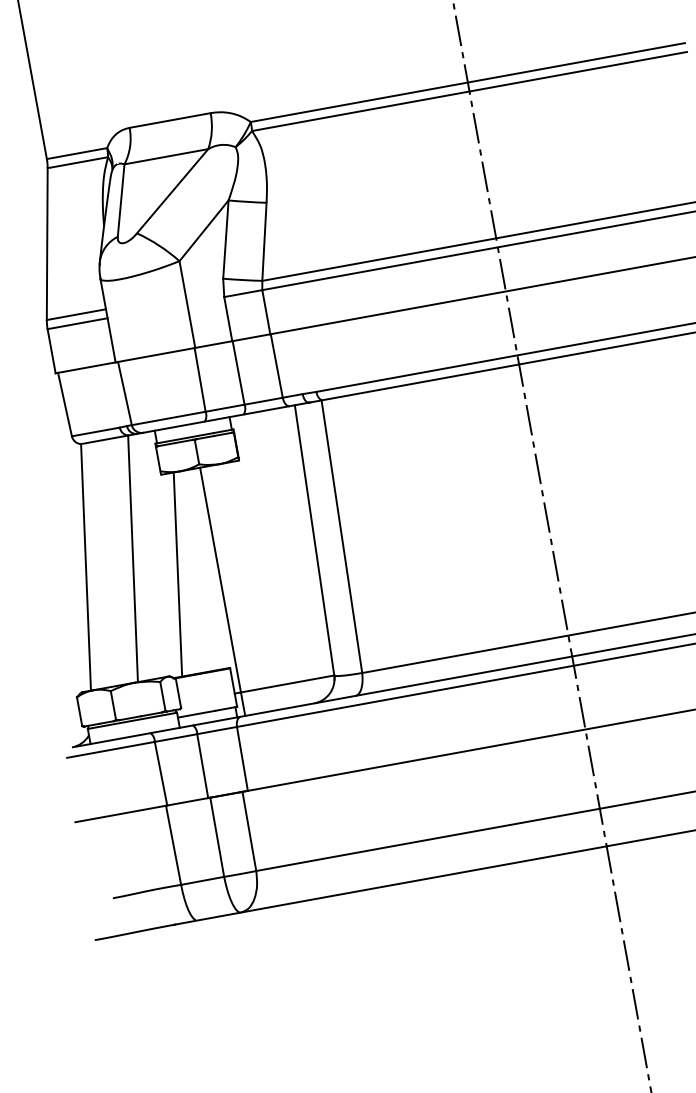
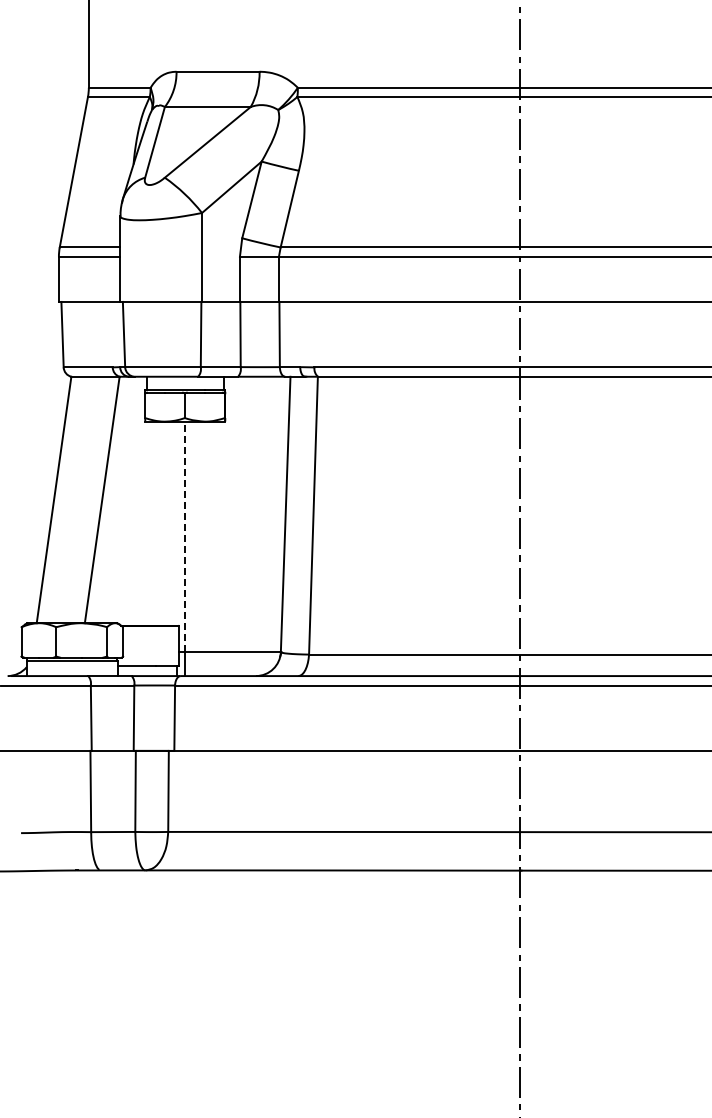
line: (177, 574) -> (143, 523), removed
line: (220, 579) -> (185, 536), solid -> dashed

